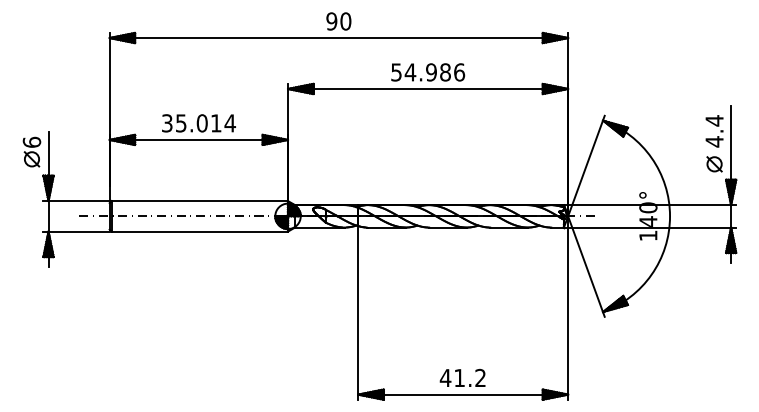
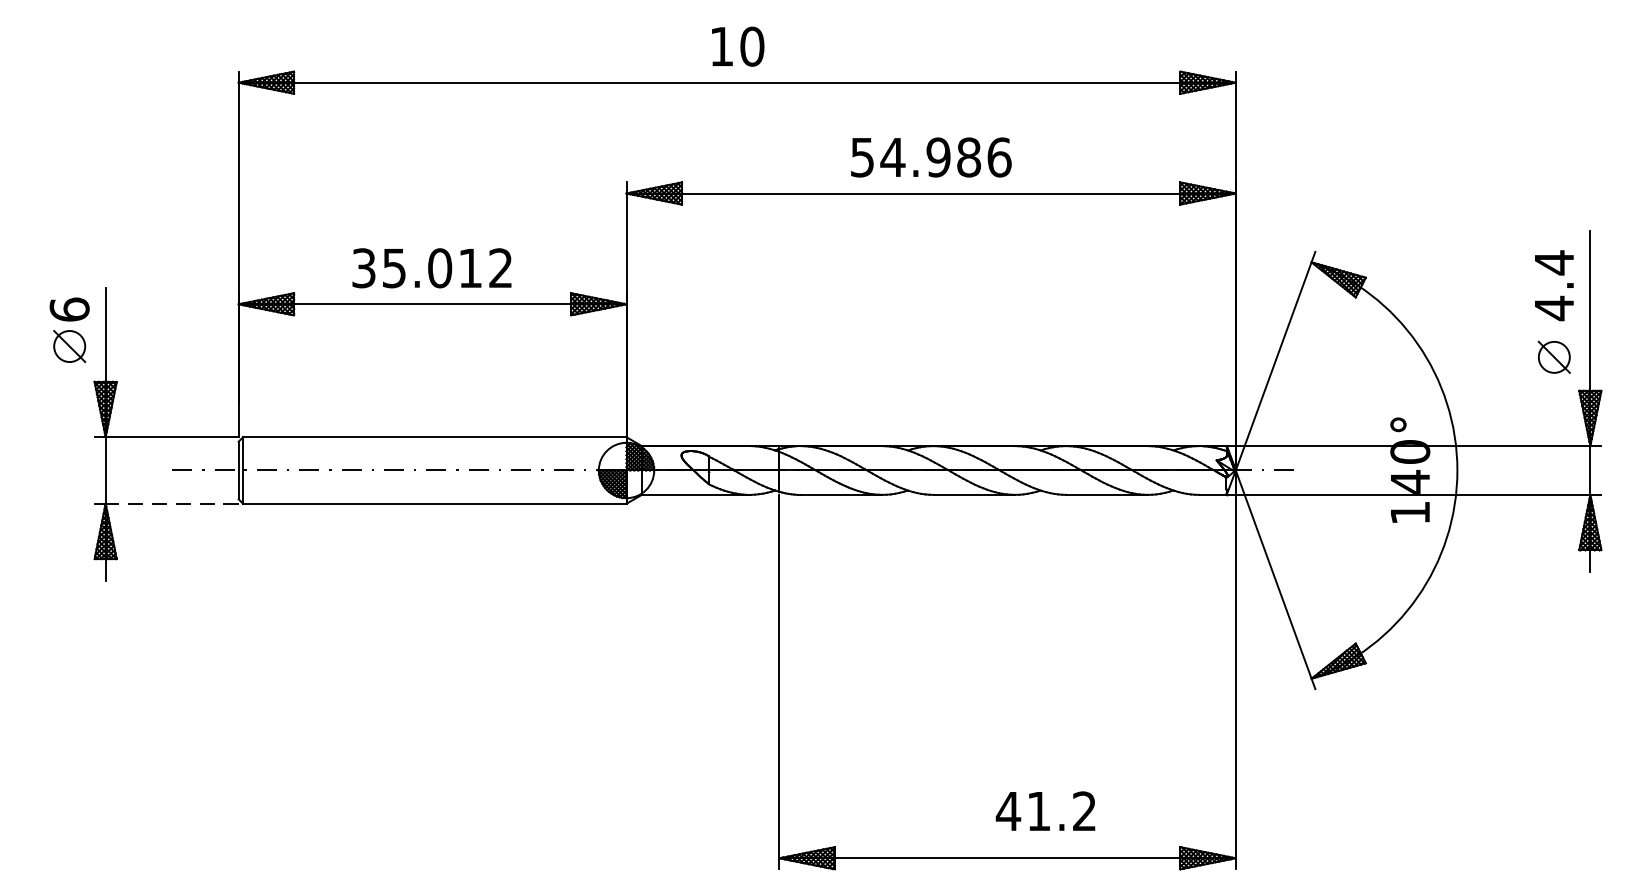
text: (331, 21) -> (721, 46), 90 -> 10
text: (229, 123) -> (499, 268), 35.014 -> 35.012
line: (79, 231) -> (173, 503), solid -> dashed
text: (462, 377) -> (1045, 810), moved

